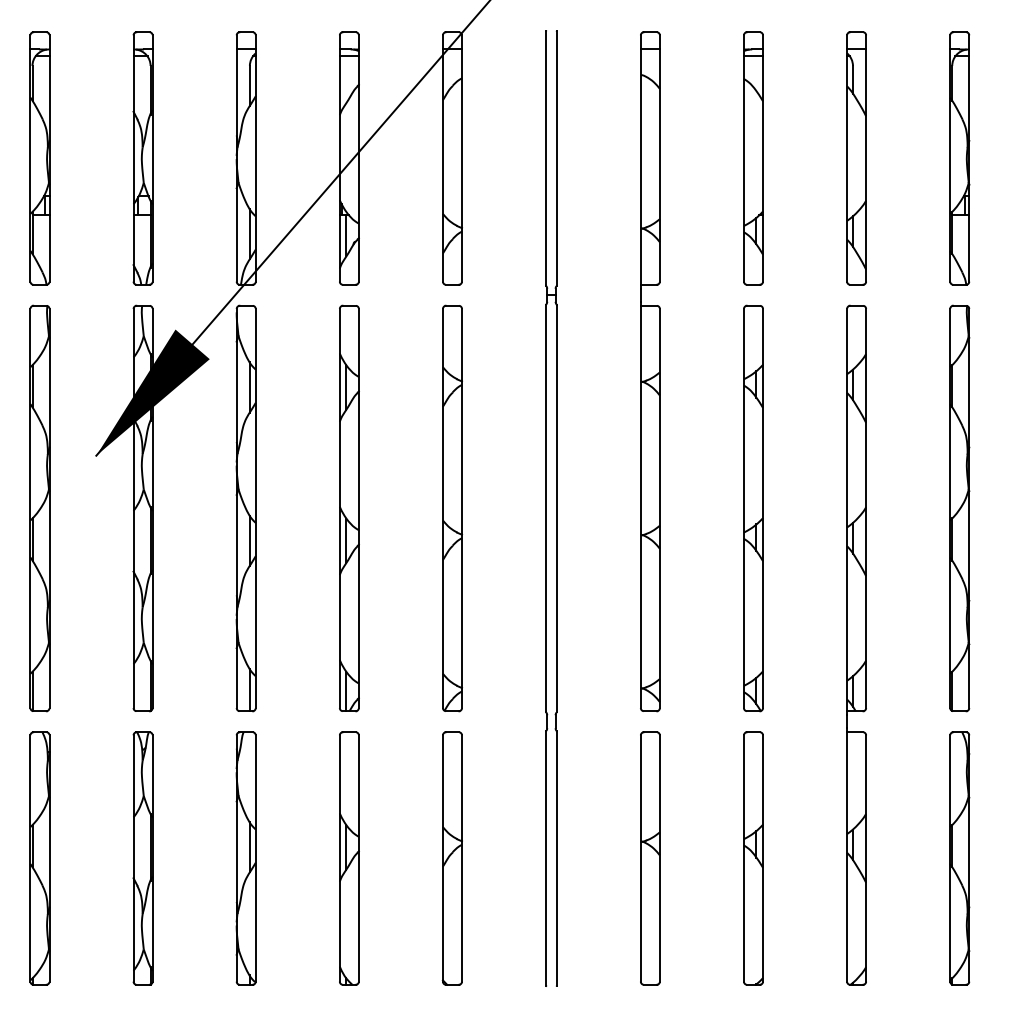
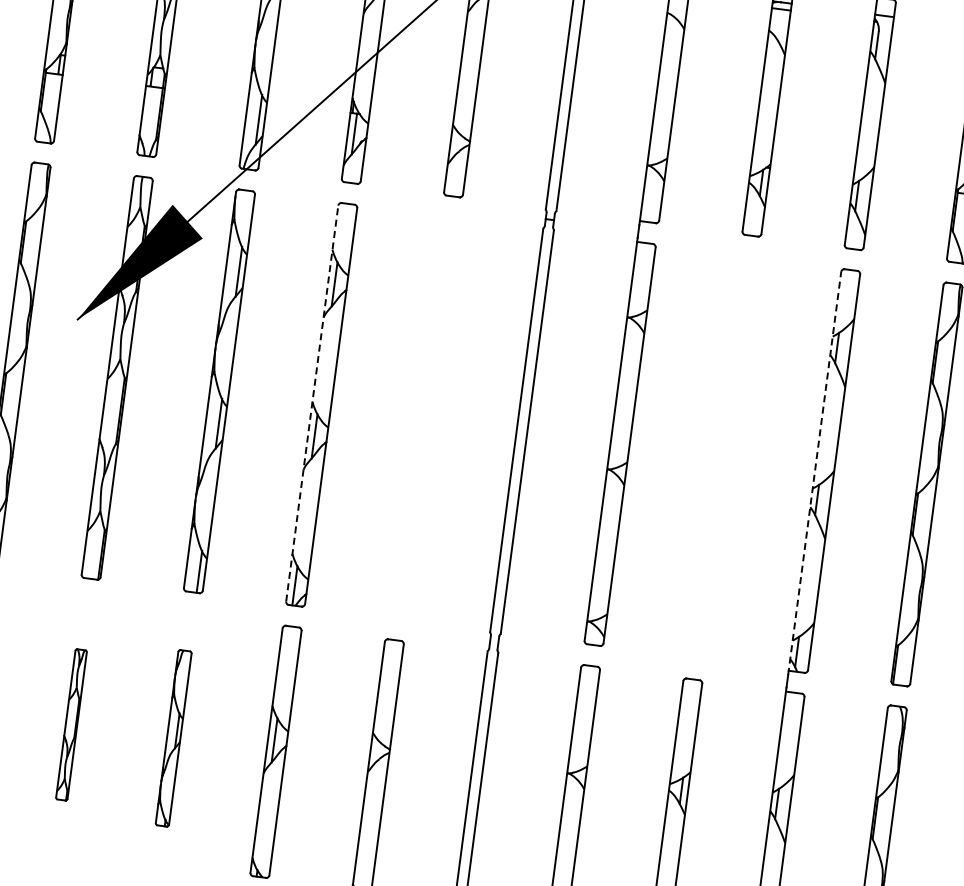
line: (339, 508) -> (311, 403), solid -> dashed
part: (452, 508) -> (423, 418), removed
part: (753, 508) -> (722, 457), removed
line: (847, 511) -> (815, 472), solid -> dashed
part: (142, 858) -> (70, 724), size x0.6
part: (245, 858) -> (173, 738), size x0.7

